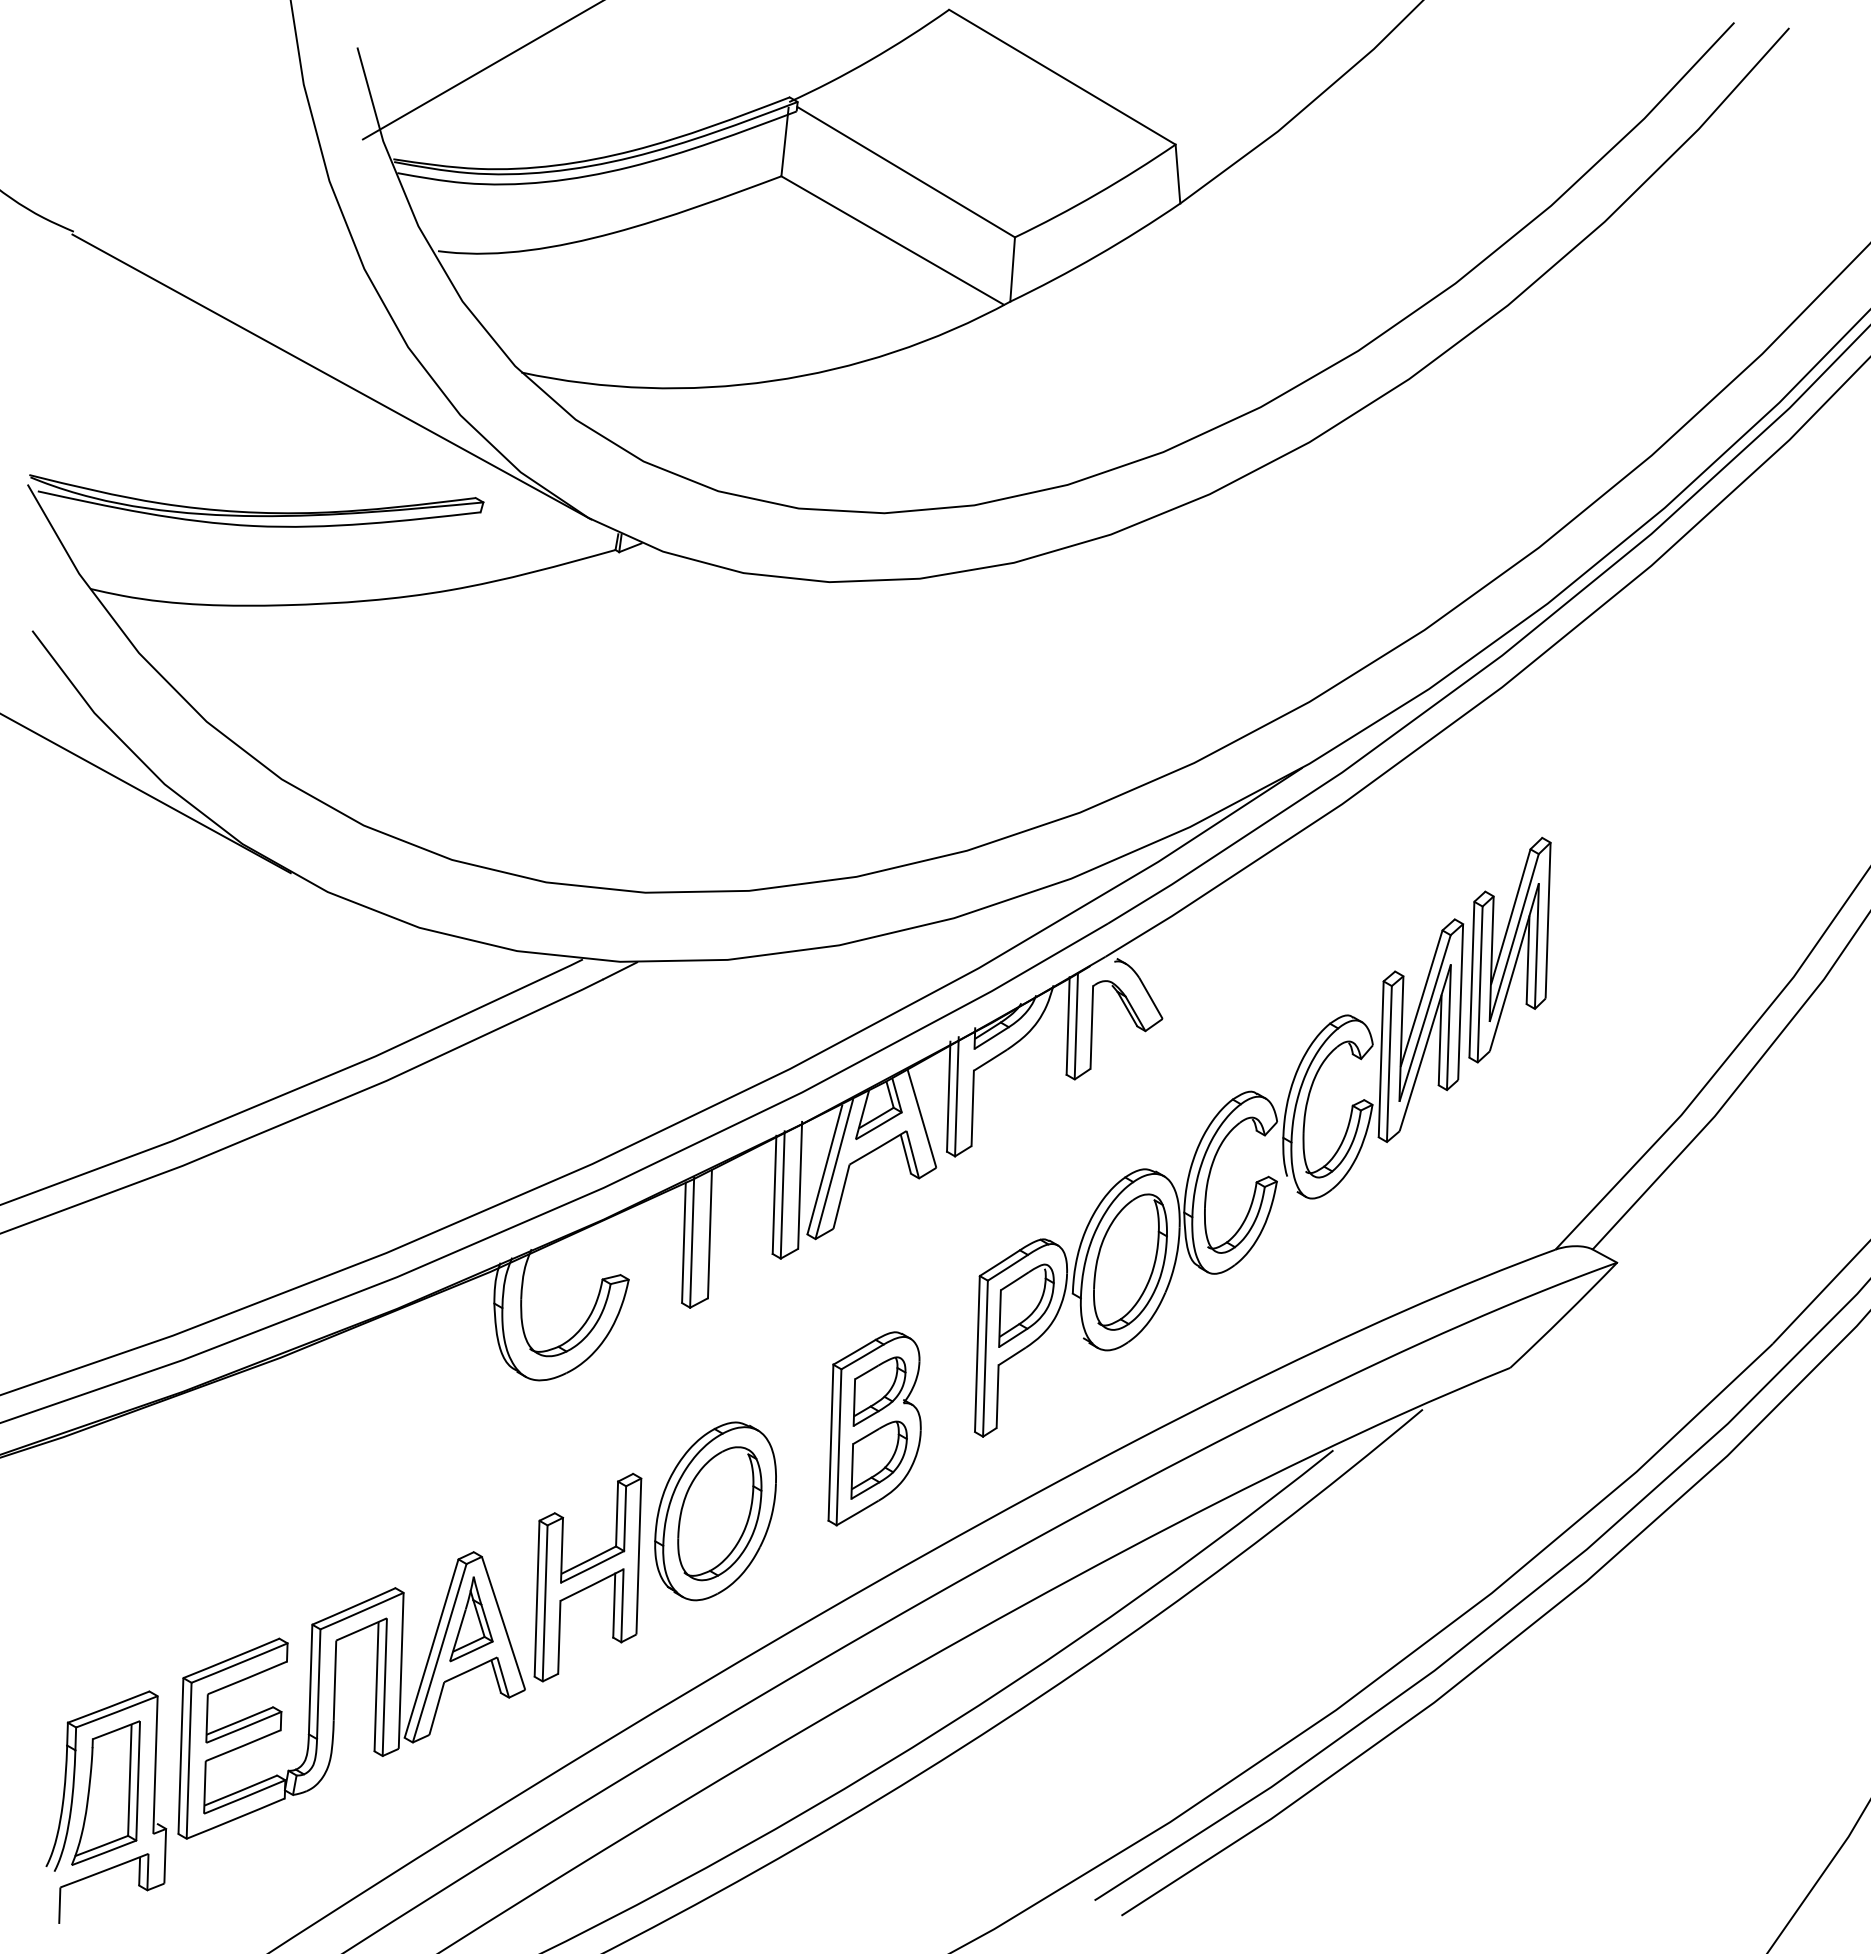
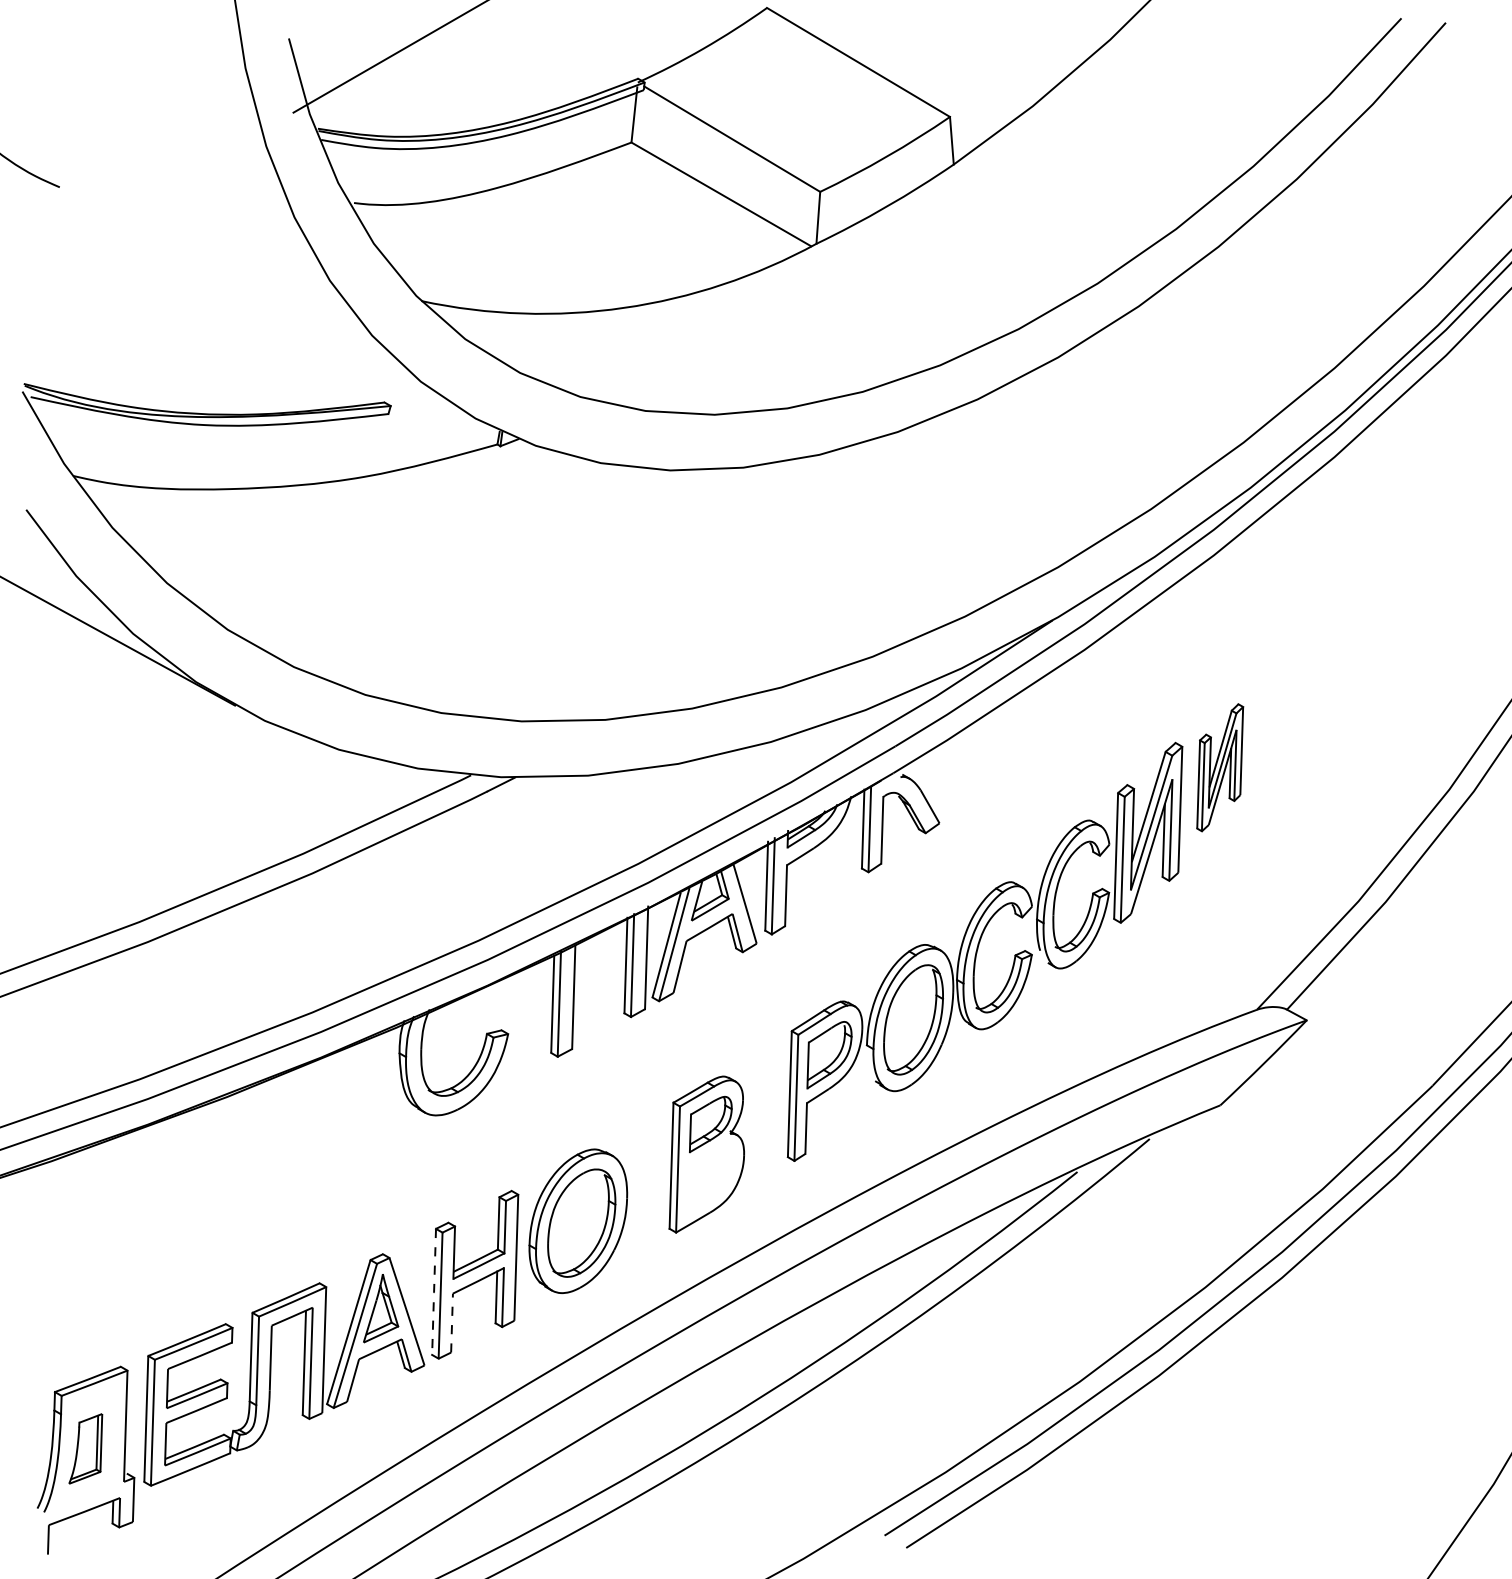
line: (331, 376) -> (267, 304), removed
part: (1509, 949) -> (1219, 767), size x0.7
part: (878, 1459) -> (709, 1179), removed
line: (537, 1599) -> (434, 1292), solid -> dashed
line: (559, 1636) -> (452, 1322), solid -> dashed
part: (105, 1792) -> (85, 1448), size x0.6

